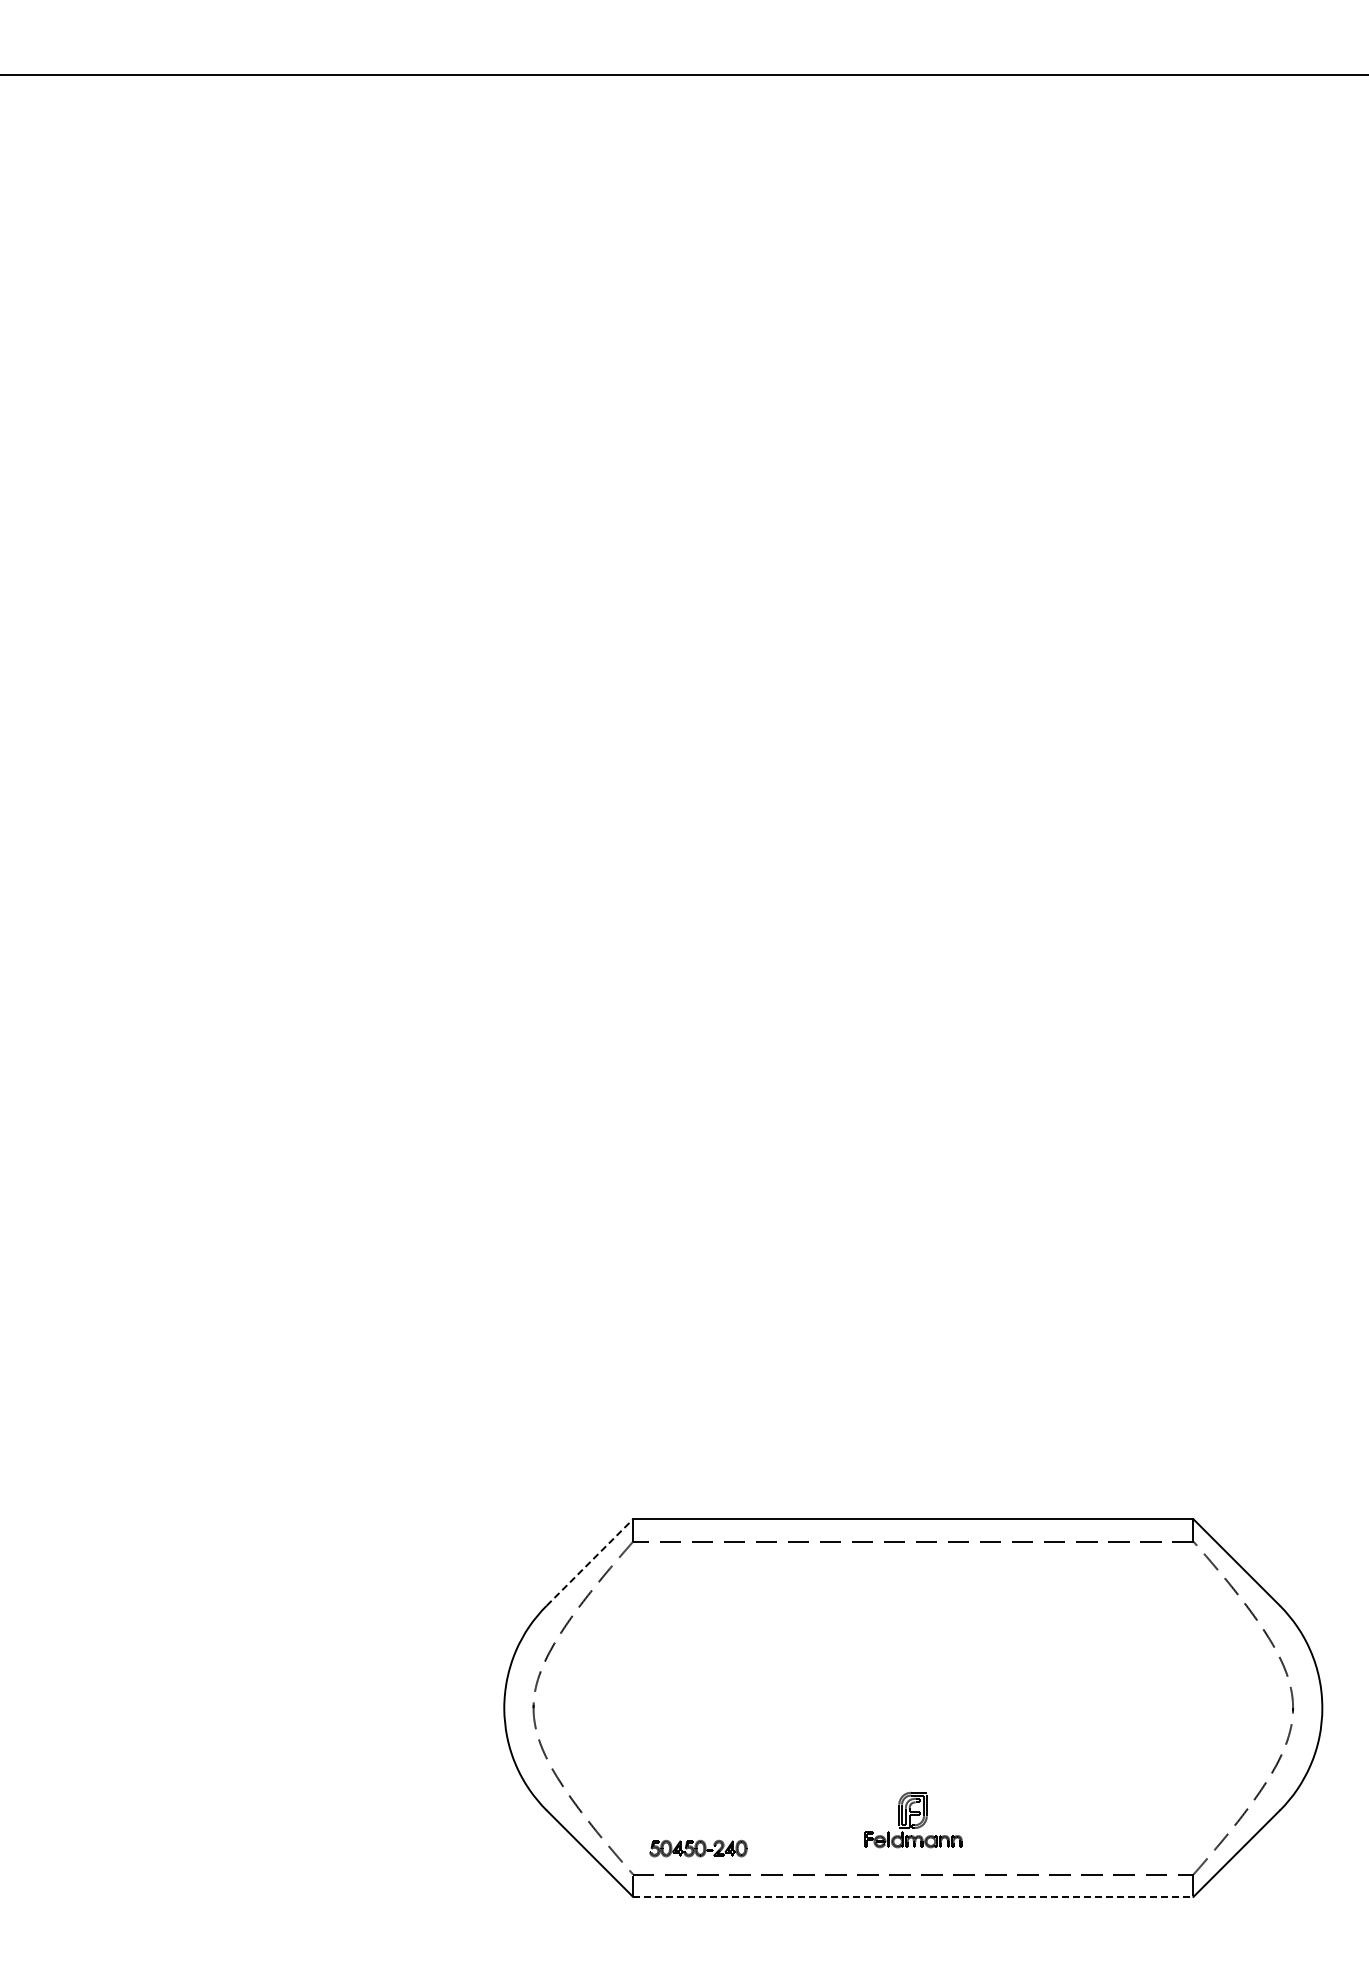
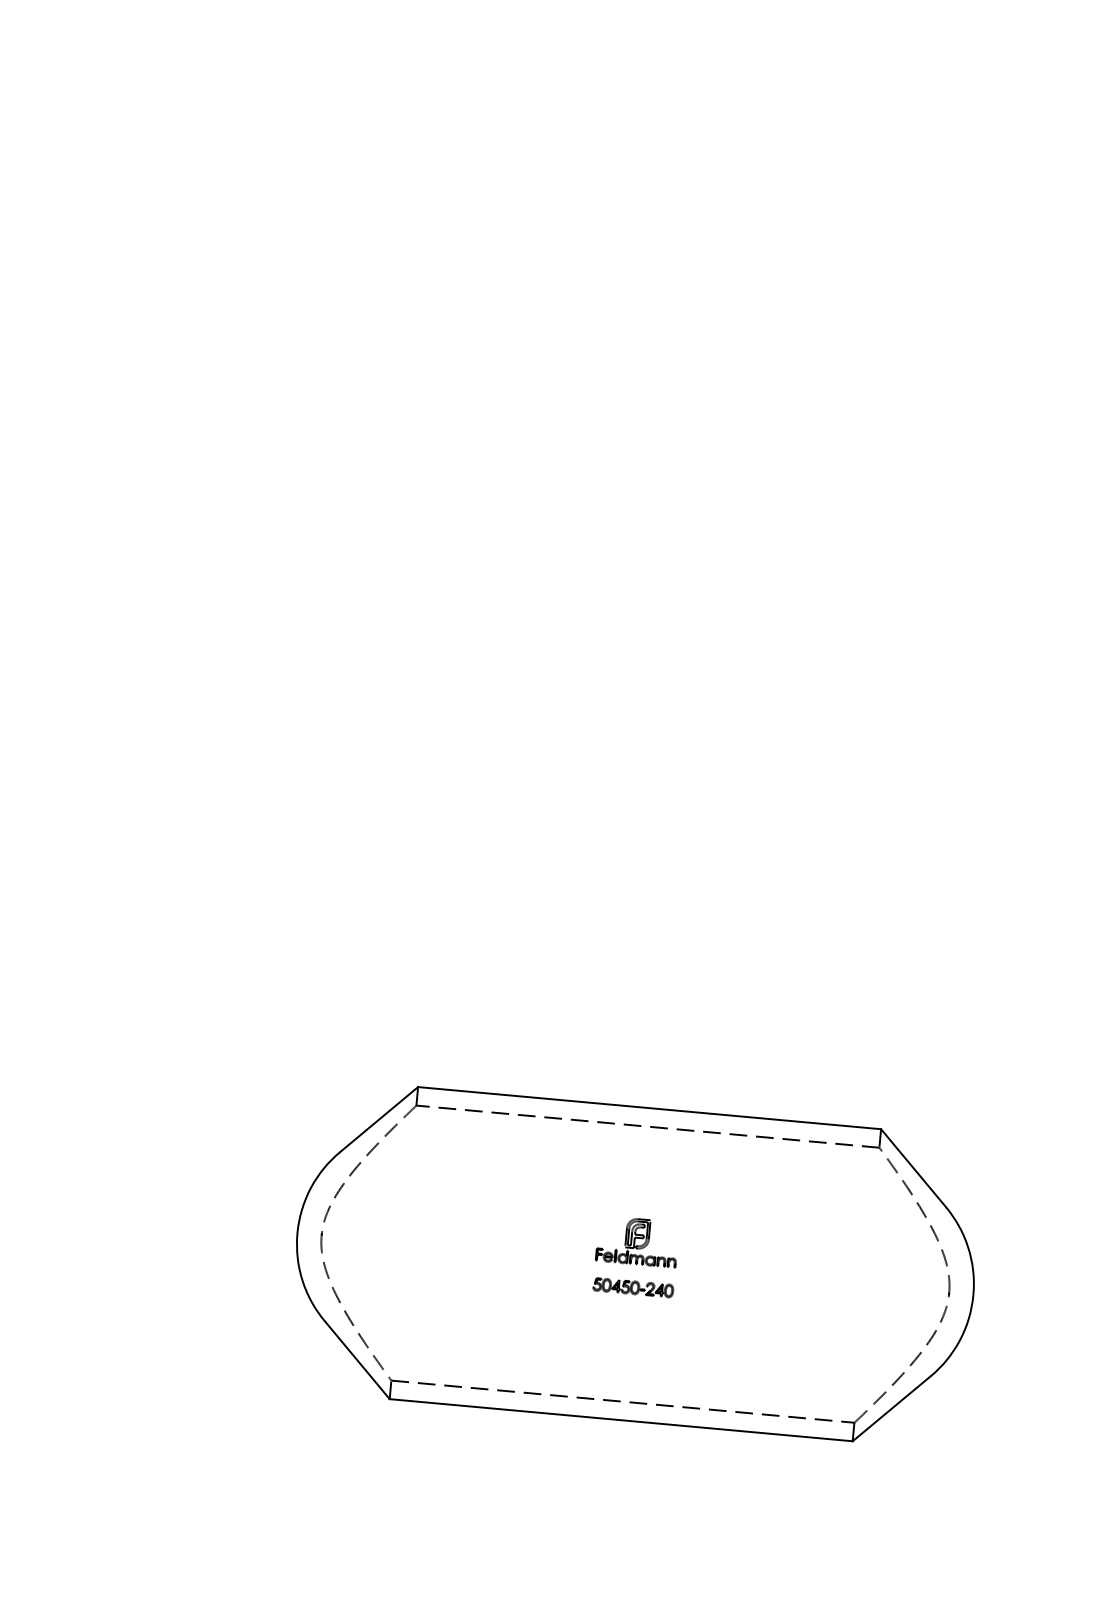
line: (590, 1562) -> (379, 1119), dashed -> solid
part: (913, 1819) -> (637, 1241), moved
part: (698, 1848) -> (633, 1287), moved
line: (913, 1896) -> (621, 1419), dashed -> solid

